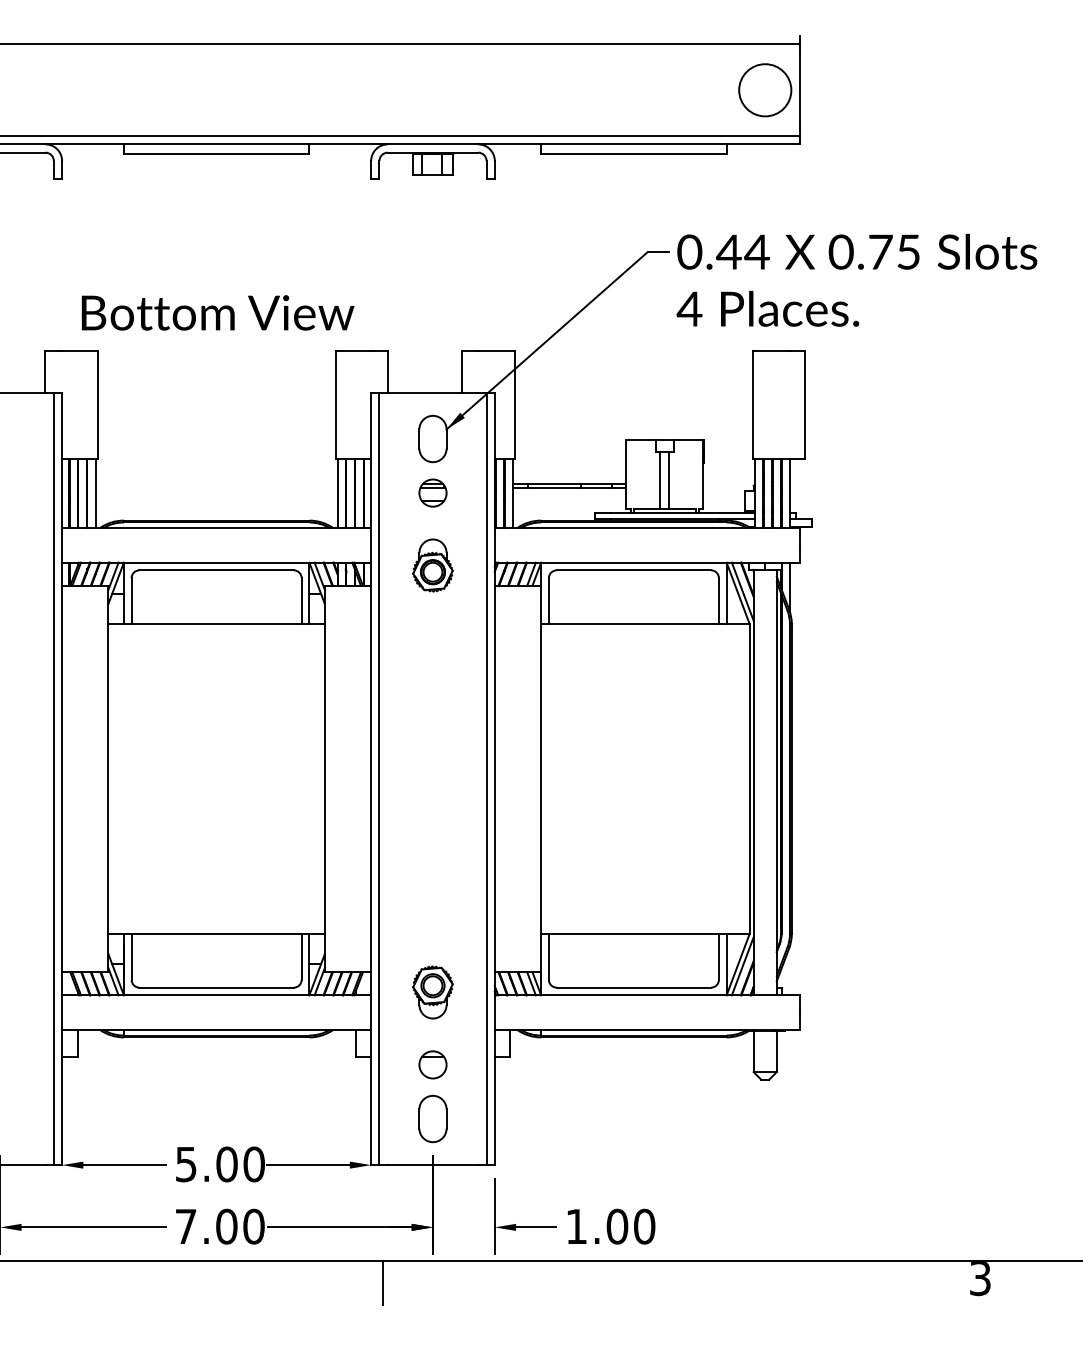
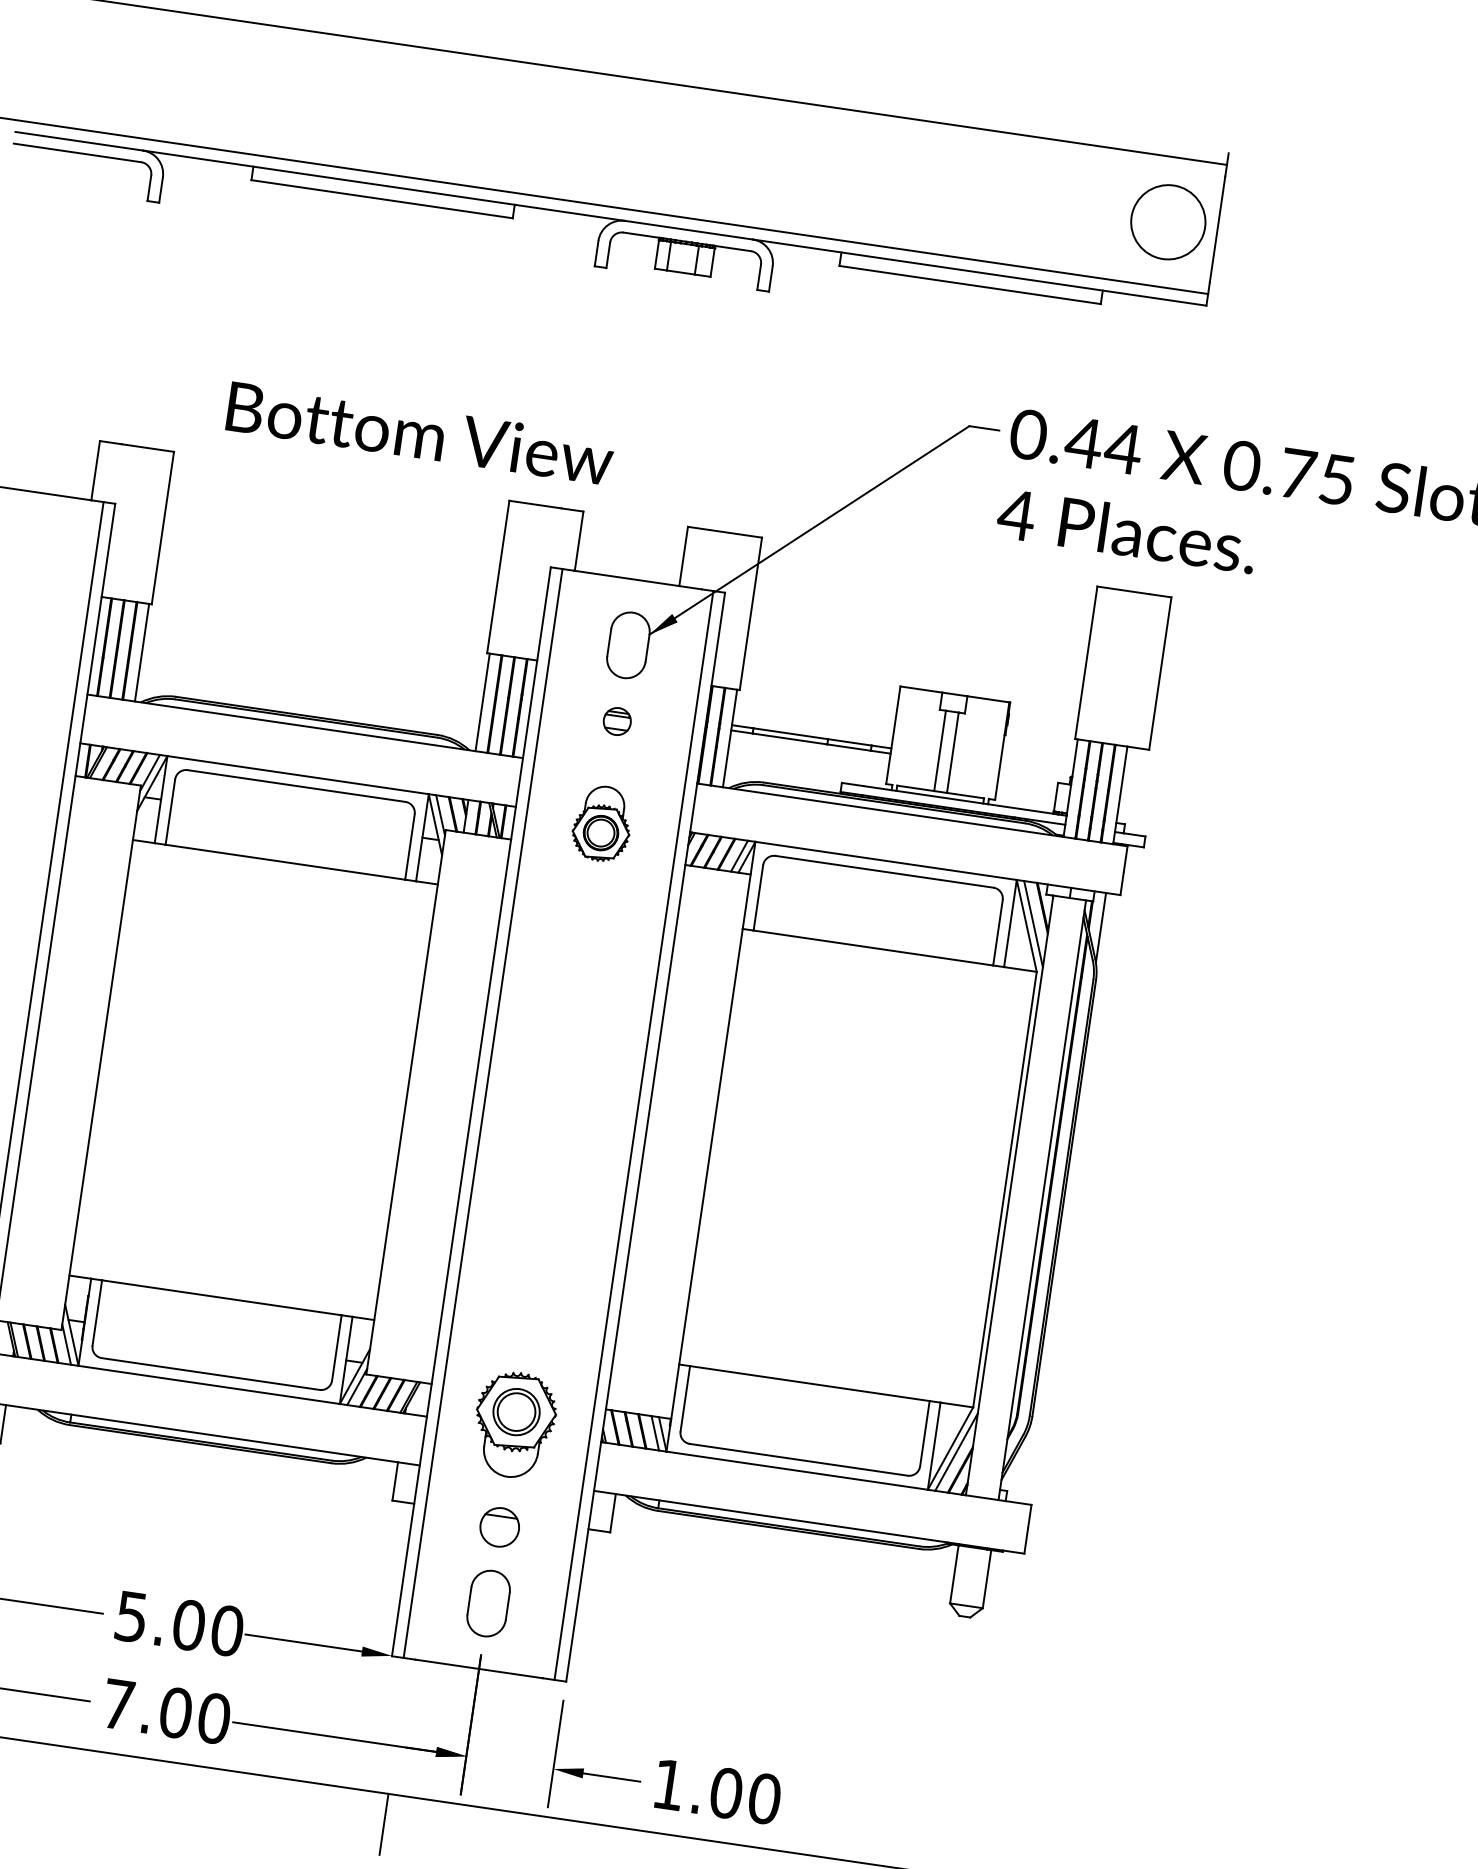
text: (217, 312) -> (419, 432), moved
part: (432, 492) -> (616, 720), size x0.7
part: (432, 992) -> (513, 1425), size x1.4

